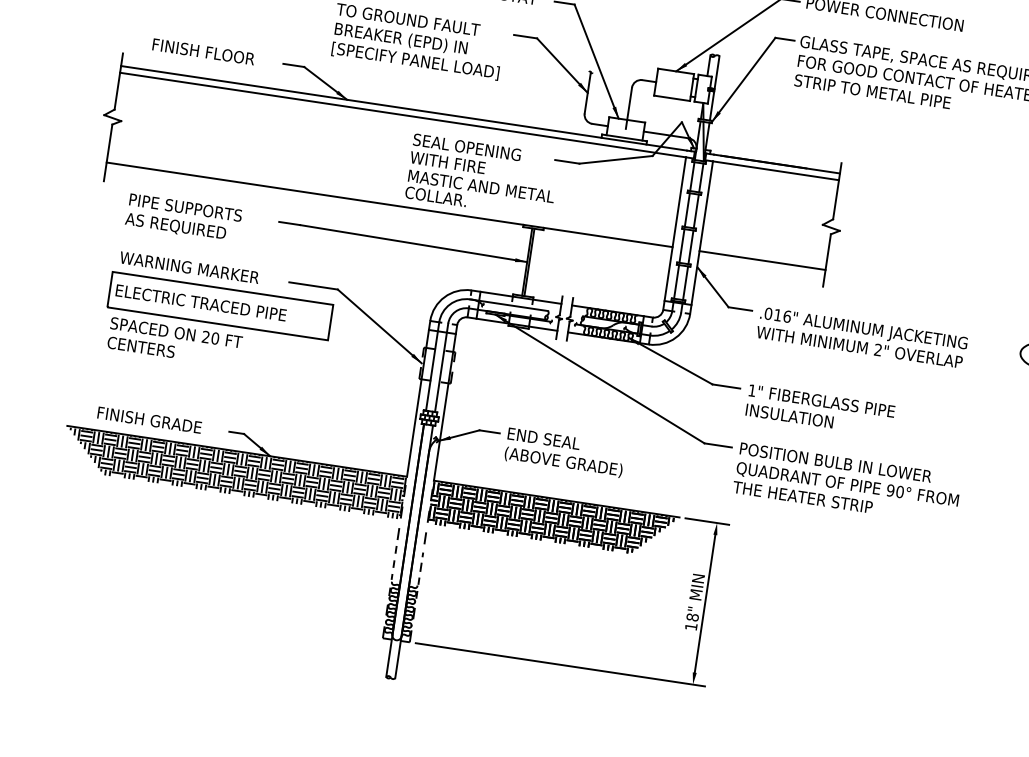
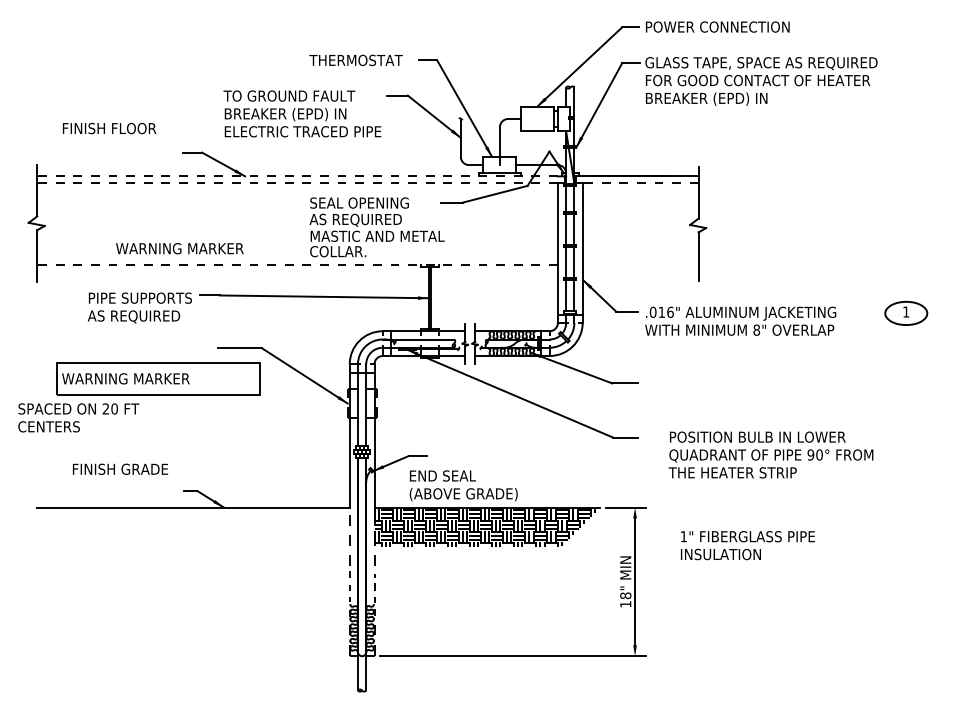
text: (203, 51) -> (109, 128), moved
text: (416, 61) -> (302, 132), [SPECIFY PANEL LOAD] -> ELECTRIC TRACED PIPE
text: (872, 91) -> (716, 98), STRIP TO METAL PIPE -> BREAKER (EPD) IN
line: (404, 108) -> (297, 176), solid -> dashed
line: (403, 114) -> (297, 182), solid -> dashed
text: (460, 164) -> (355, 219), WITH FIRE -> AS REQUIRED
line: (775, 170) -> (640, 182), solid -> dashed
line: (389, 205) -> (297, 265), solid -> dashed
text: (183, 217) -> (139, 307), moved
line: (762, 260) -> (640, 265), removed
text: (189, 267) -> (179, 248), moved
text: (200, 302) -> (140, 378), ELECTRIC TRACED PIPE -> WARNING MARKER
text: (174, 341) -> (78, 417), moved
text: (878, 349) -> (756, 329), 2" -> 8"
text: (819, 410) -> (747, 545), moved
text: (149, 419) -> (120, 468), moved
text: (564, 452) -> (463, 485), moved
hatch: (233, 473) -> (193, 527), removed
text: (846, 483) -> (770, 454), moved

